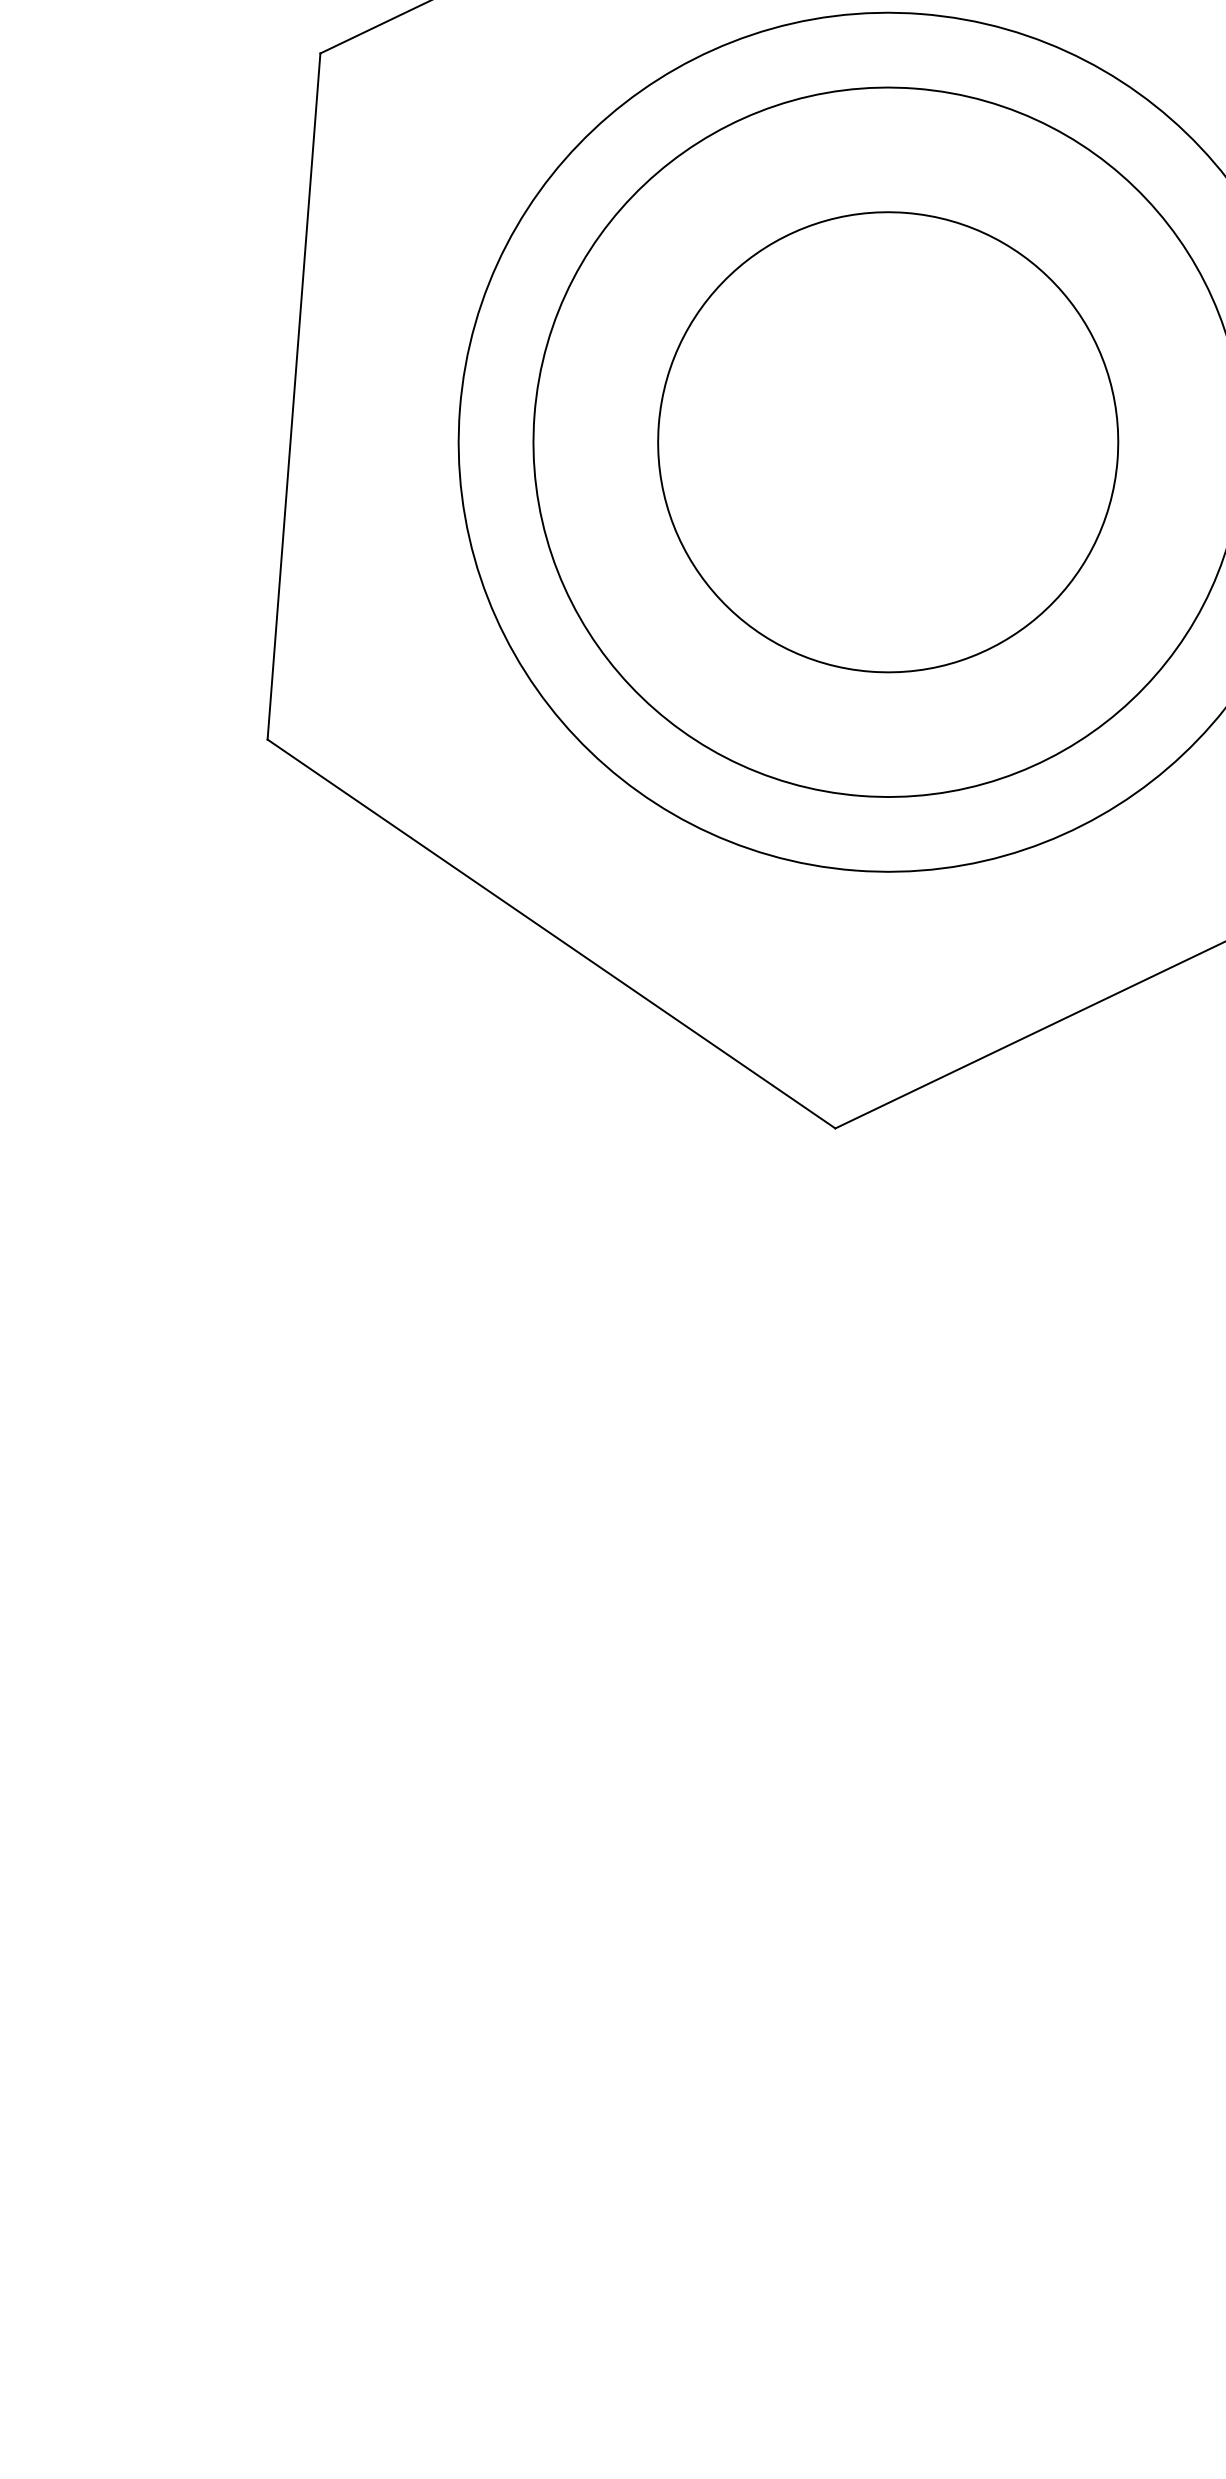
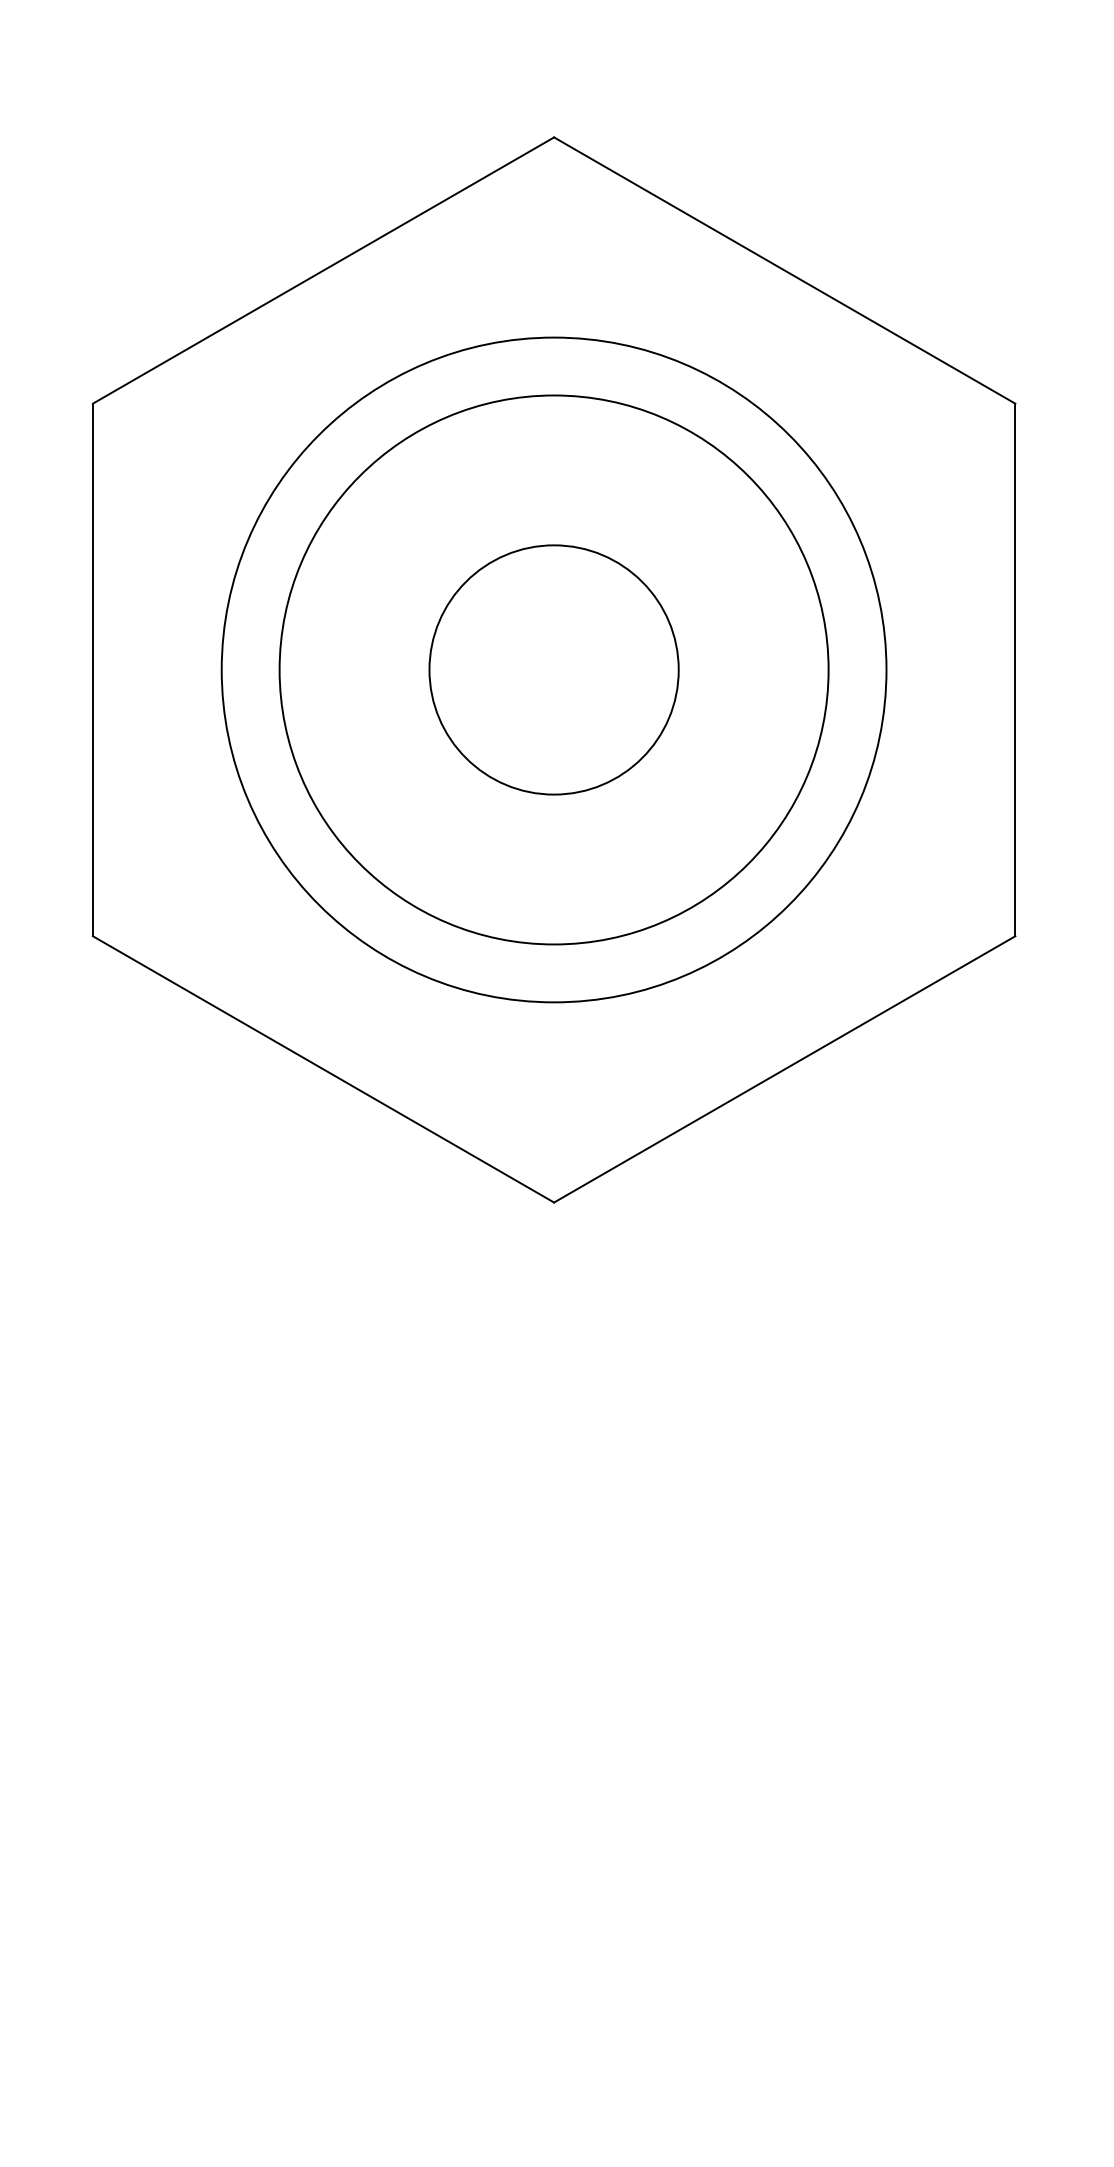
circle: (888, 441) -> (554, 669), size x0.7

